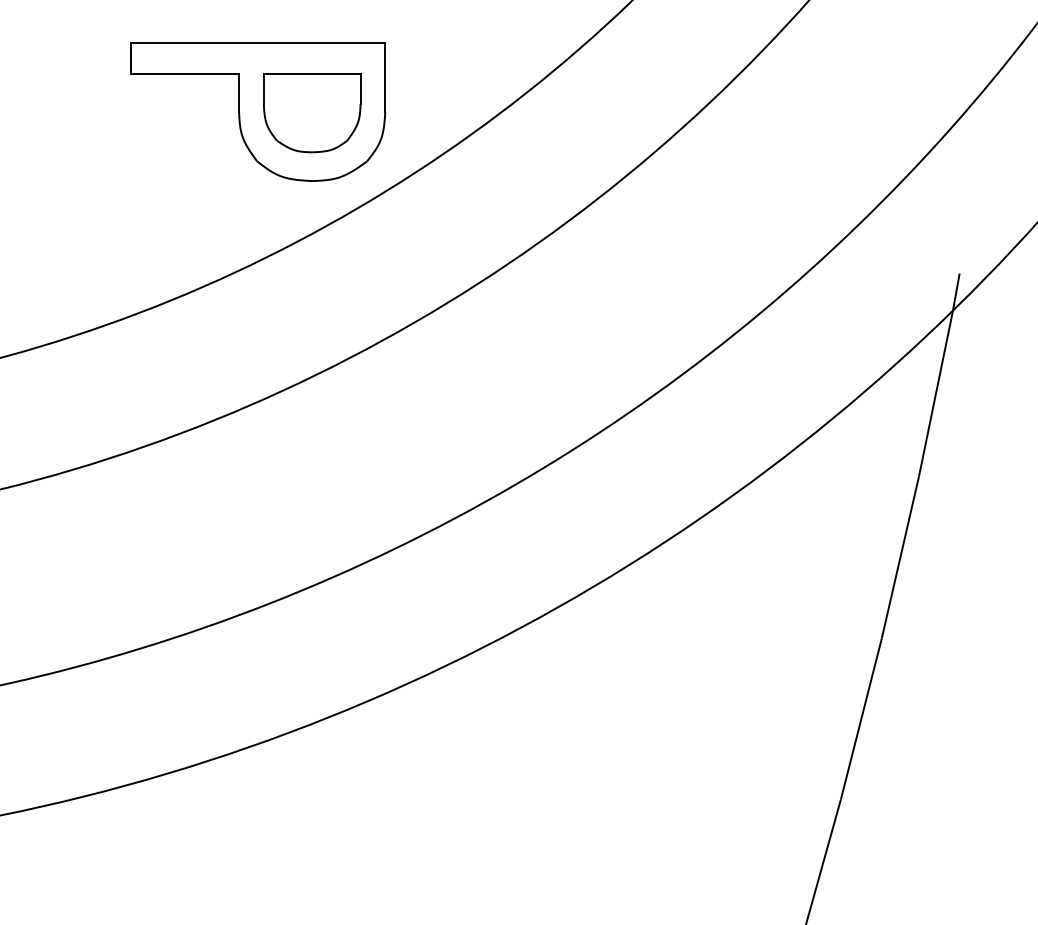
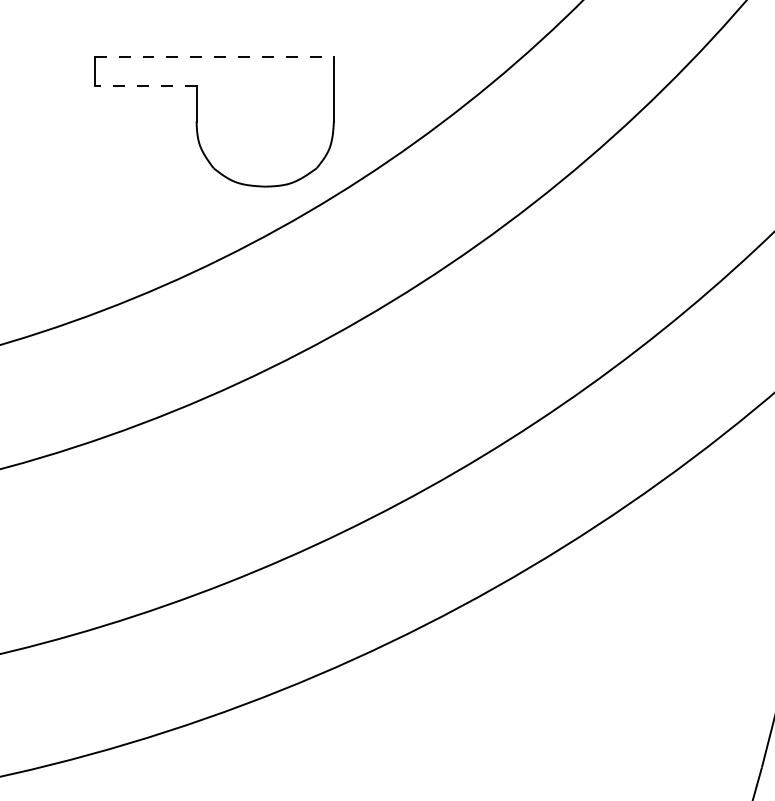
line: (258, 43) -> (214, 57), solid -> dashed
line: (184, 73) -> (145, 85), solid -> dashed
part: (311, 113) -> (264, 123), removed

